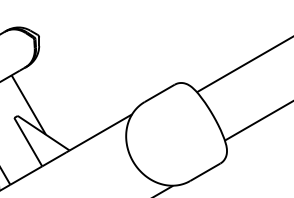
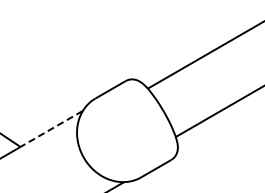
line: (100, 132) -> (51, 128), solid -> dashed

